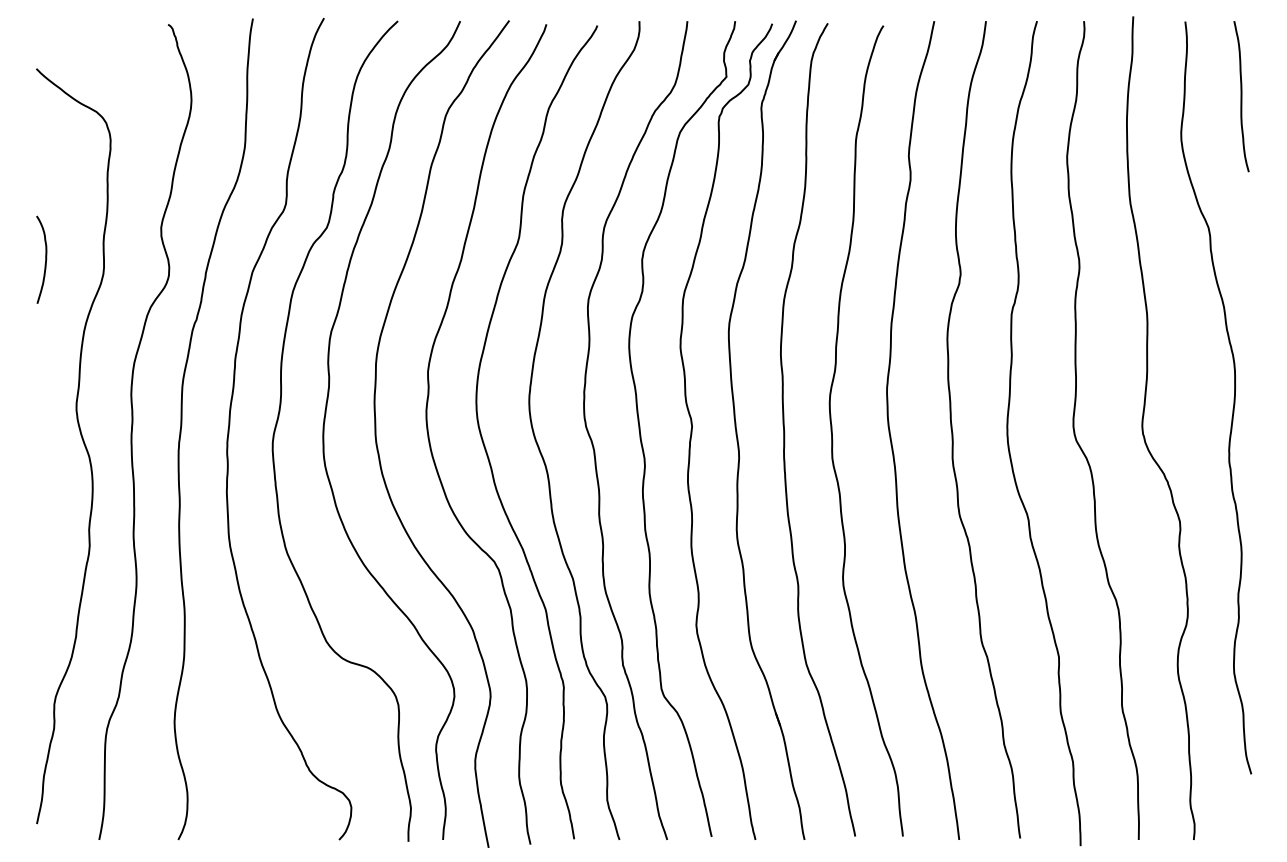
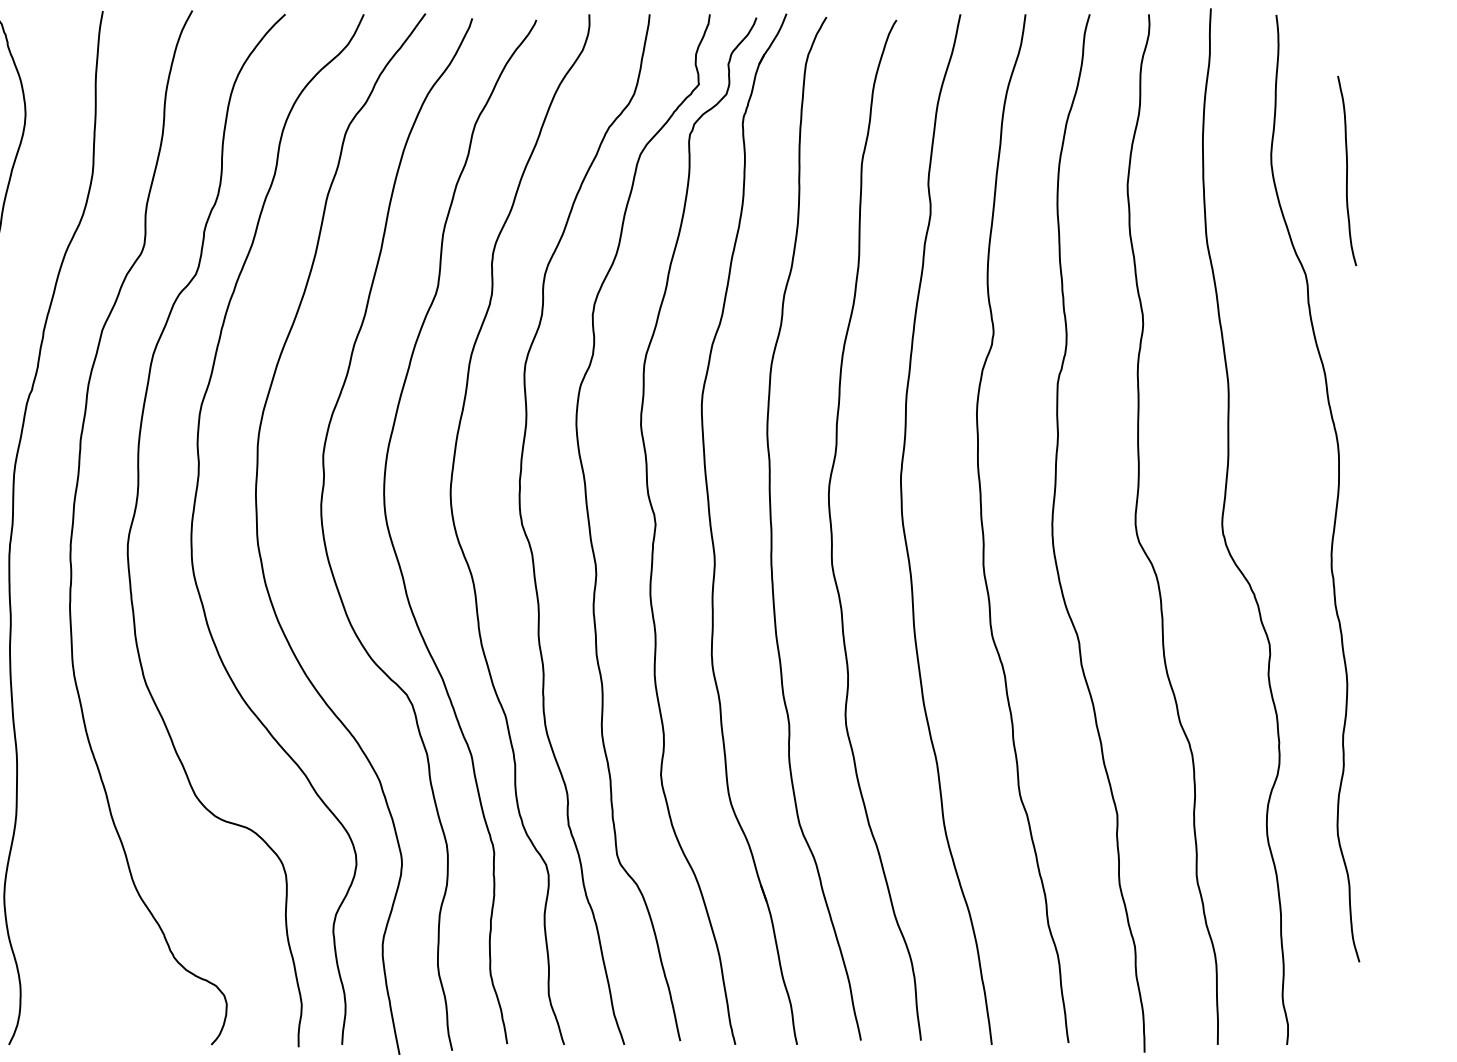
curve: (1241, 96) -> (1347, 170), moved

